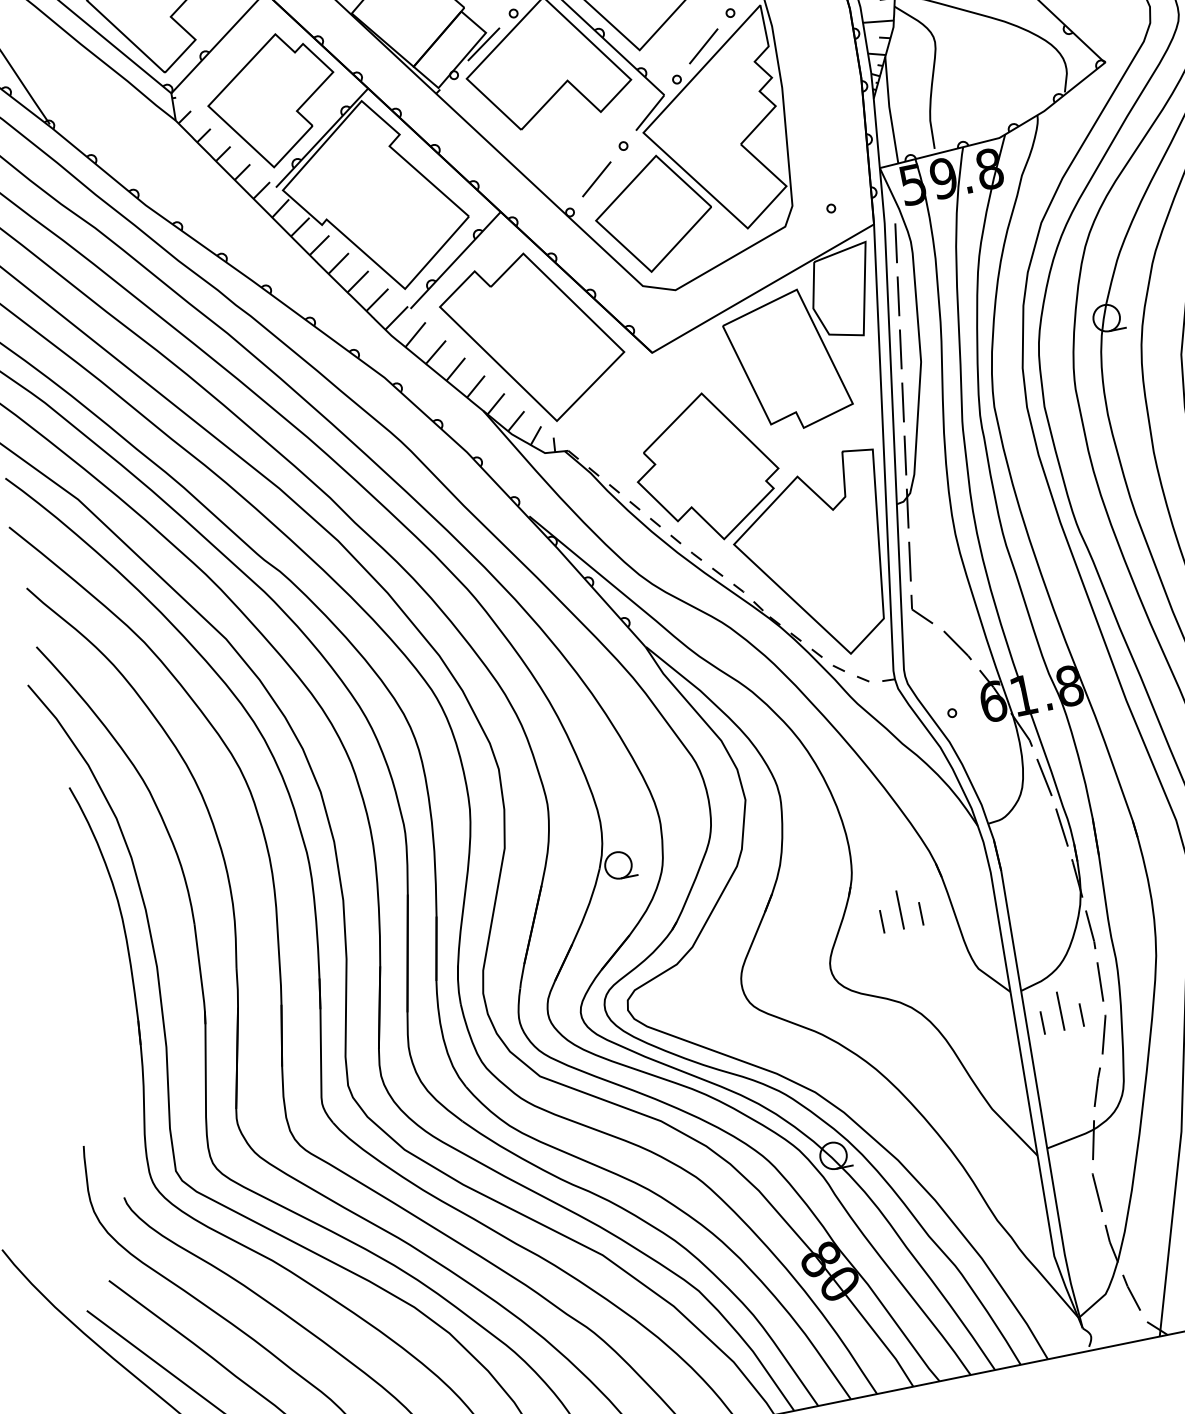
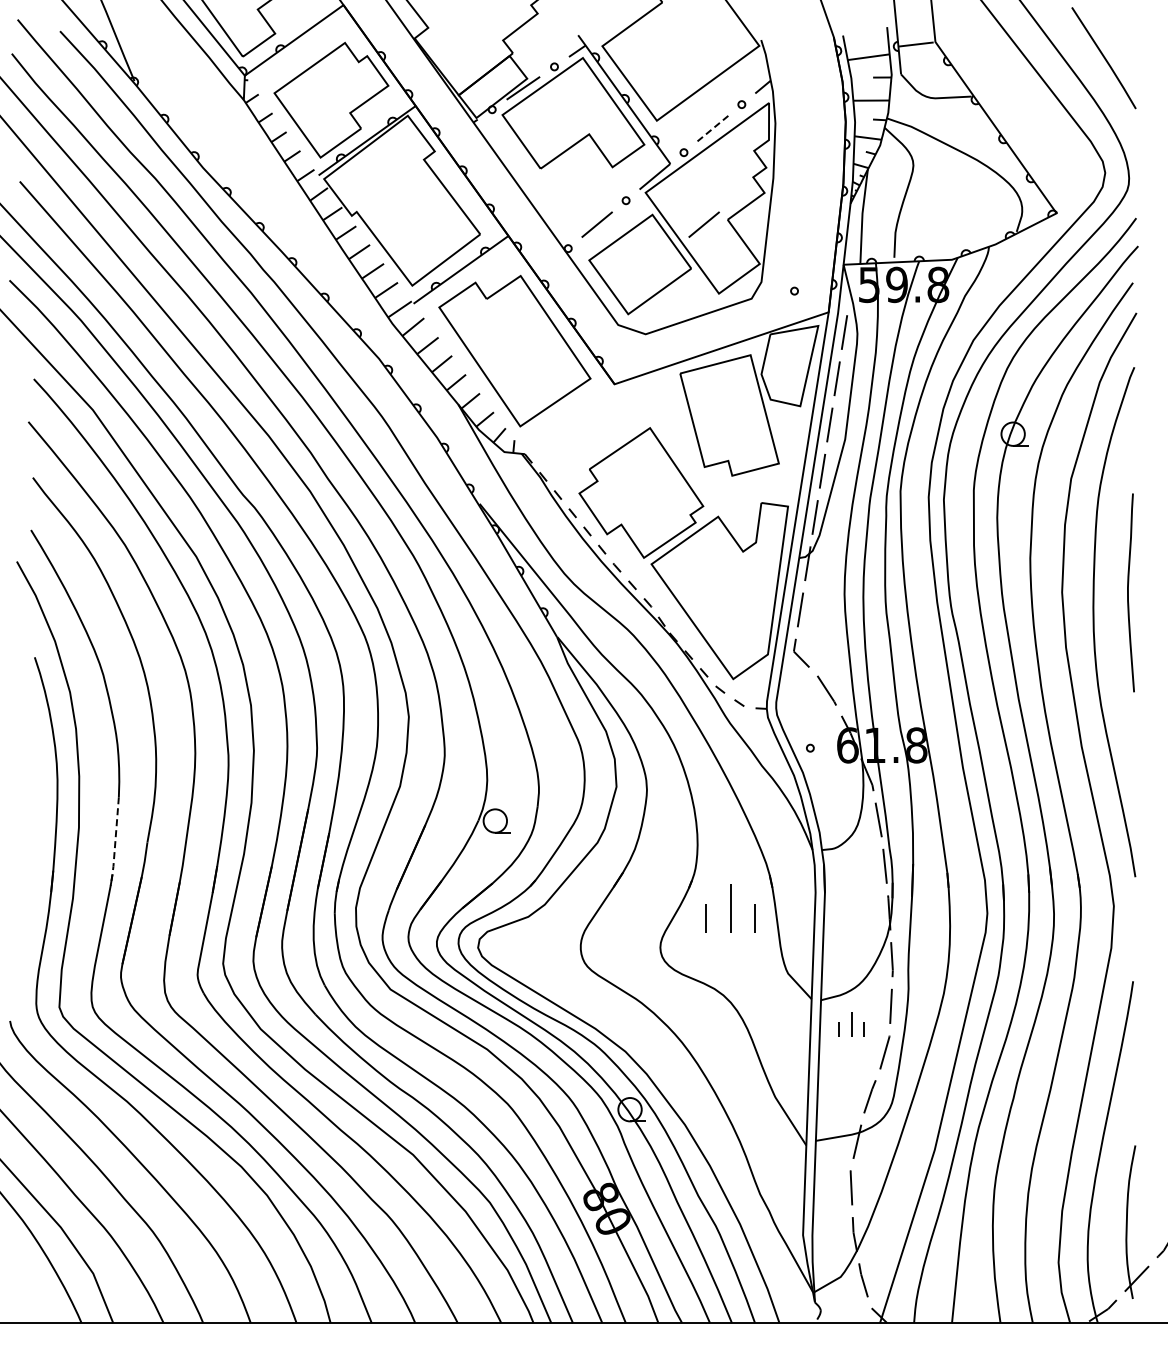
line: (703, 46) -> (712, 128), solid -> dashed
line: (714, 155) -> (703, 224), added
part: (899, 910) -> (730, 909), size x1.4
line: (201, 976) -> (115, 843), solid -> dashed
part: (1060, 1011) -> (851, 1024), size x0.7

